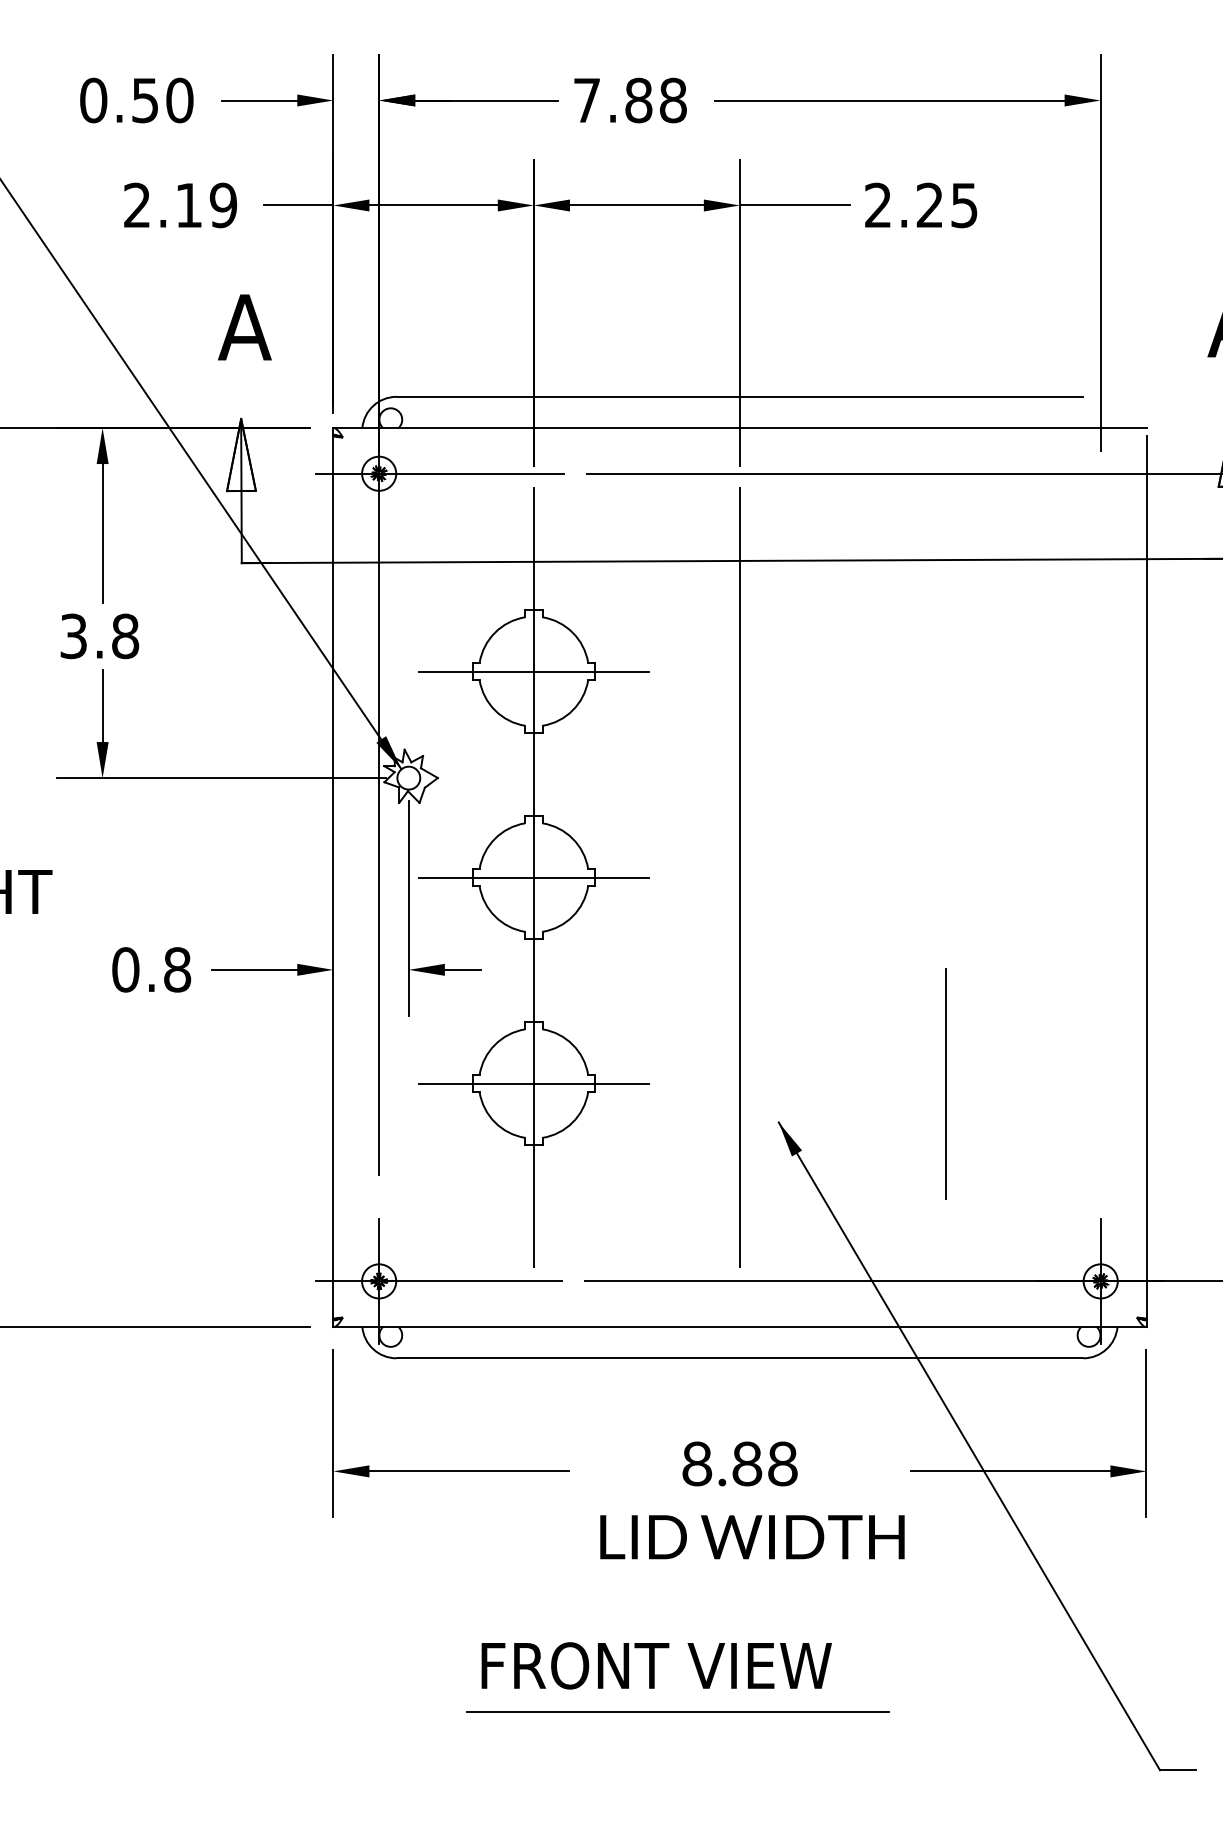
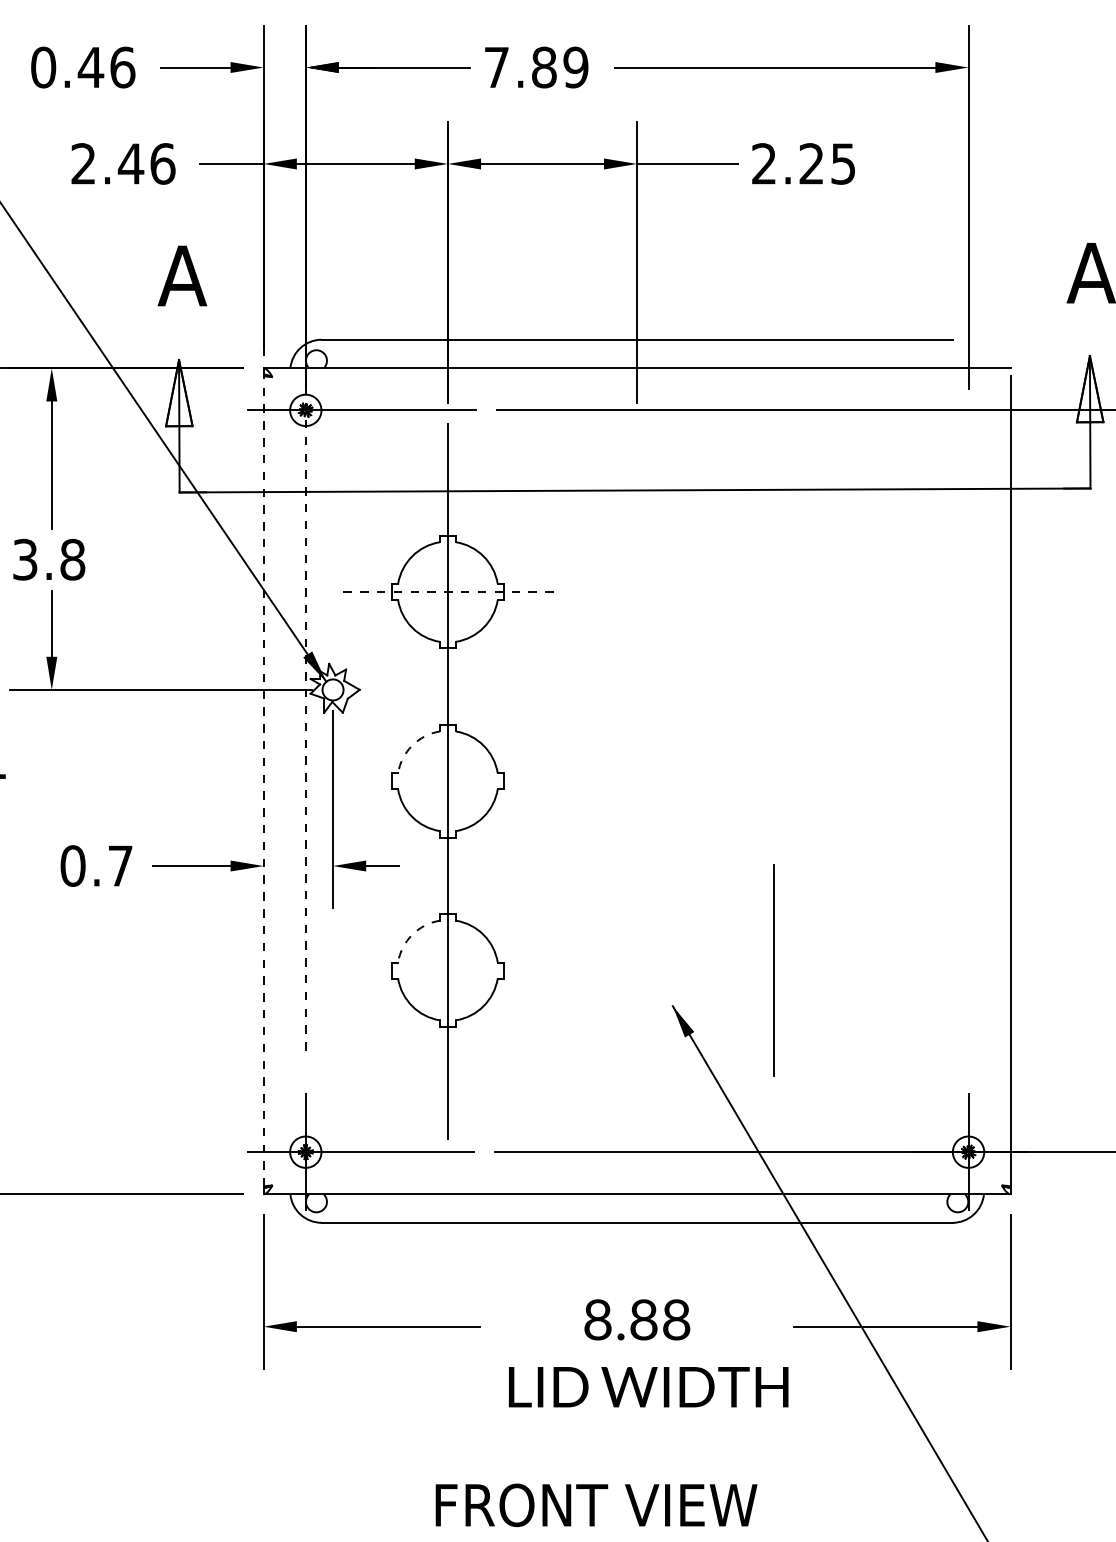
text: (161, 100) -> (105, 67), 0.50 -> 0.46
text: (672, 100) -> (575, 67), 7.88 -> 7.89
text: (205, 205) -> (146, 163), 2.19 -> 2.46
line: (533, 671) -> (447, 592), solid -> dashed
line: (379, 793) -> (306, 704), solid -> dashed
arc: (495, 838) -> (412, 745), solid -> dashed
line: (333, 877) -> (263, 781), solid -> dashed
line: (533, 877) -> (447, 781), removed
line: (739, 877) -> (636, 781), removed
text: (177, 969) -> (120, 865), 0.8 -> 0.7
arc: (495, 1044) -> (412, 934), solid -> dashed
line: (533, 1083) -> (447, 970), removed
line: (945, 1083) -> (773, 970), moved
text: (656, 1665) -> (596, 1504), moved

